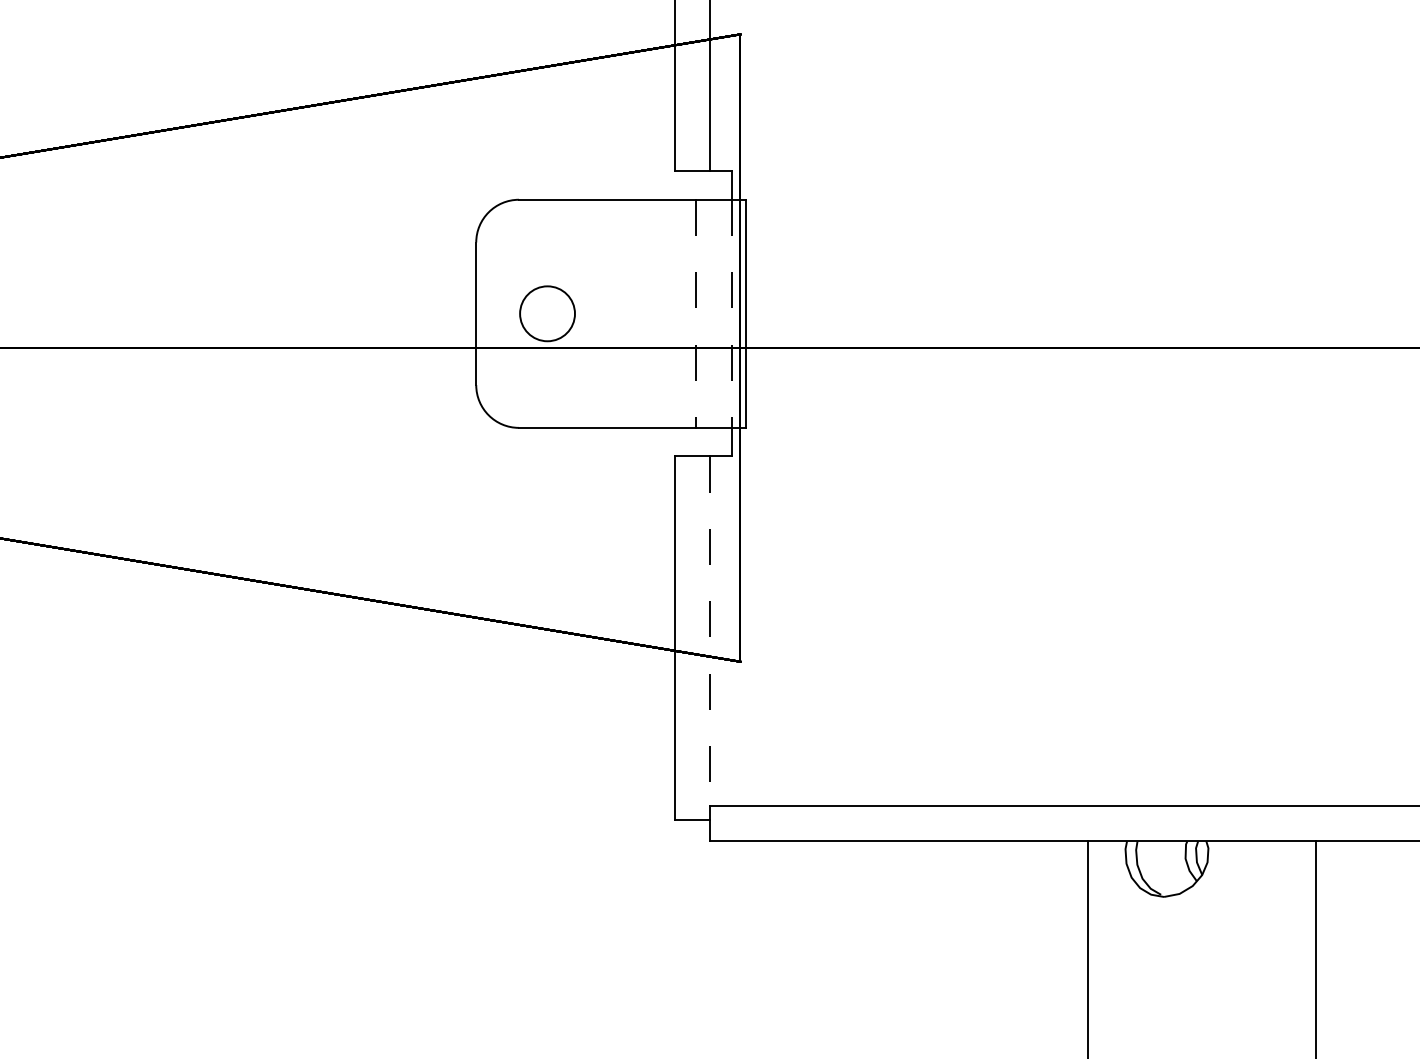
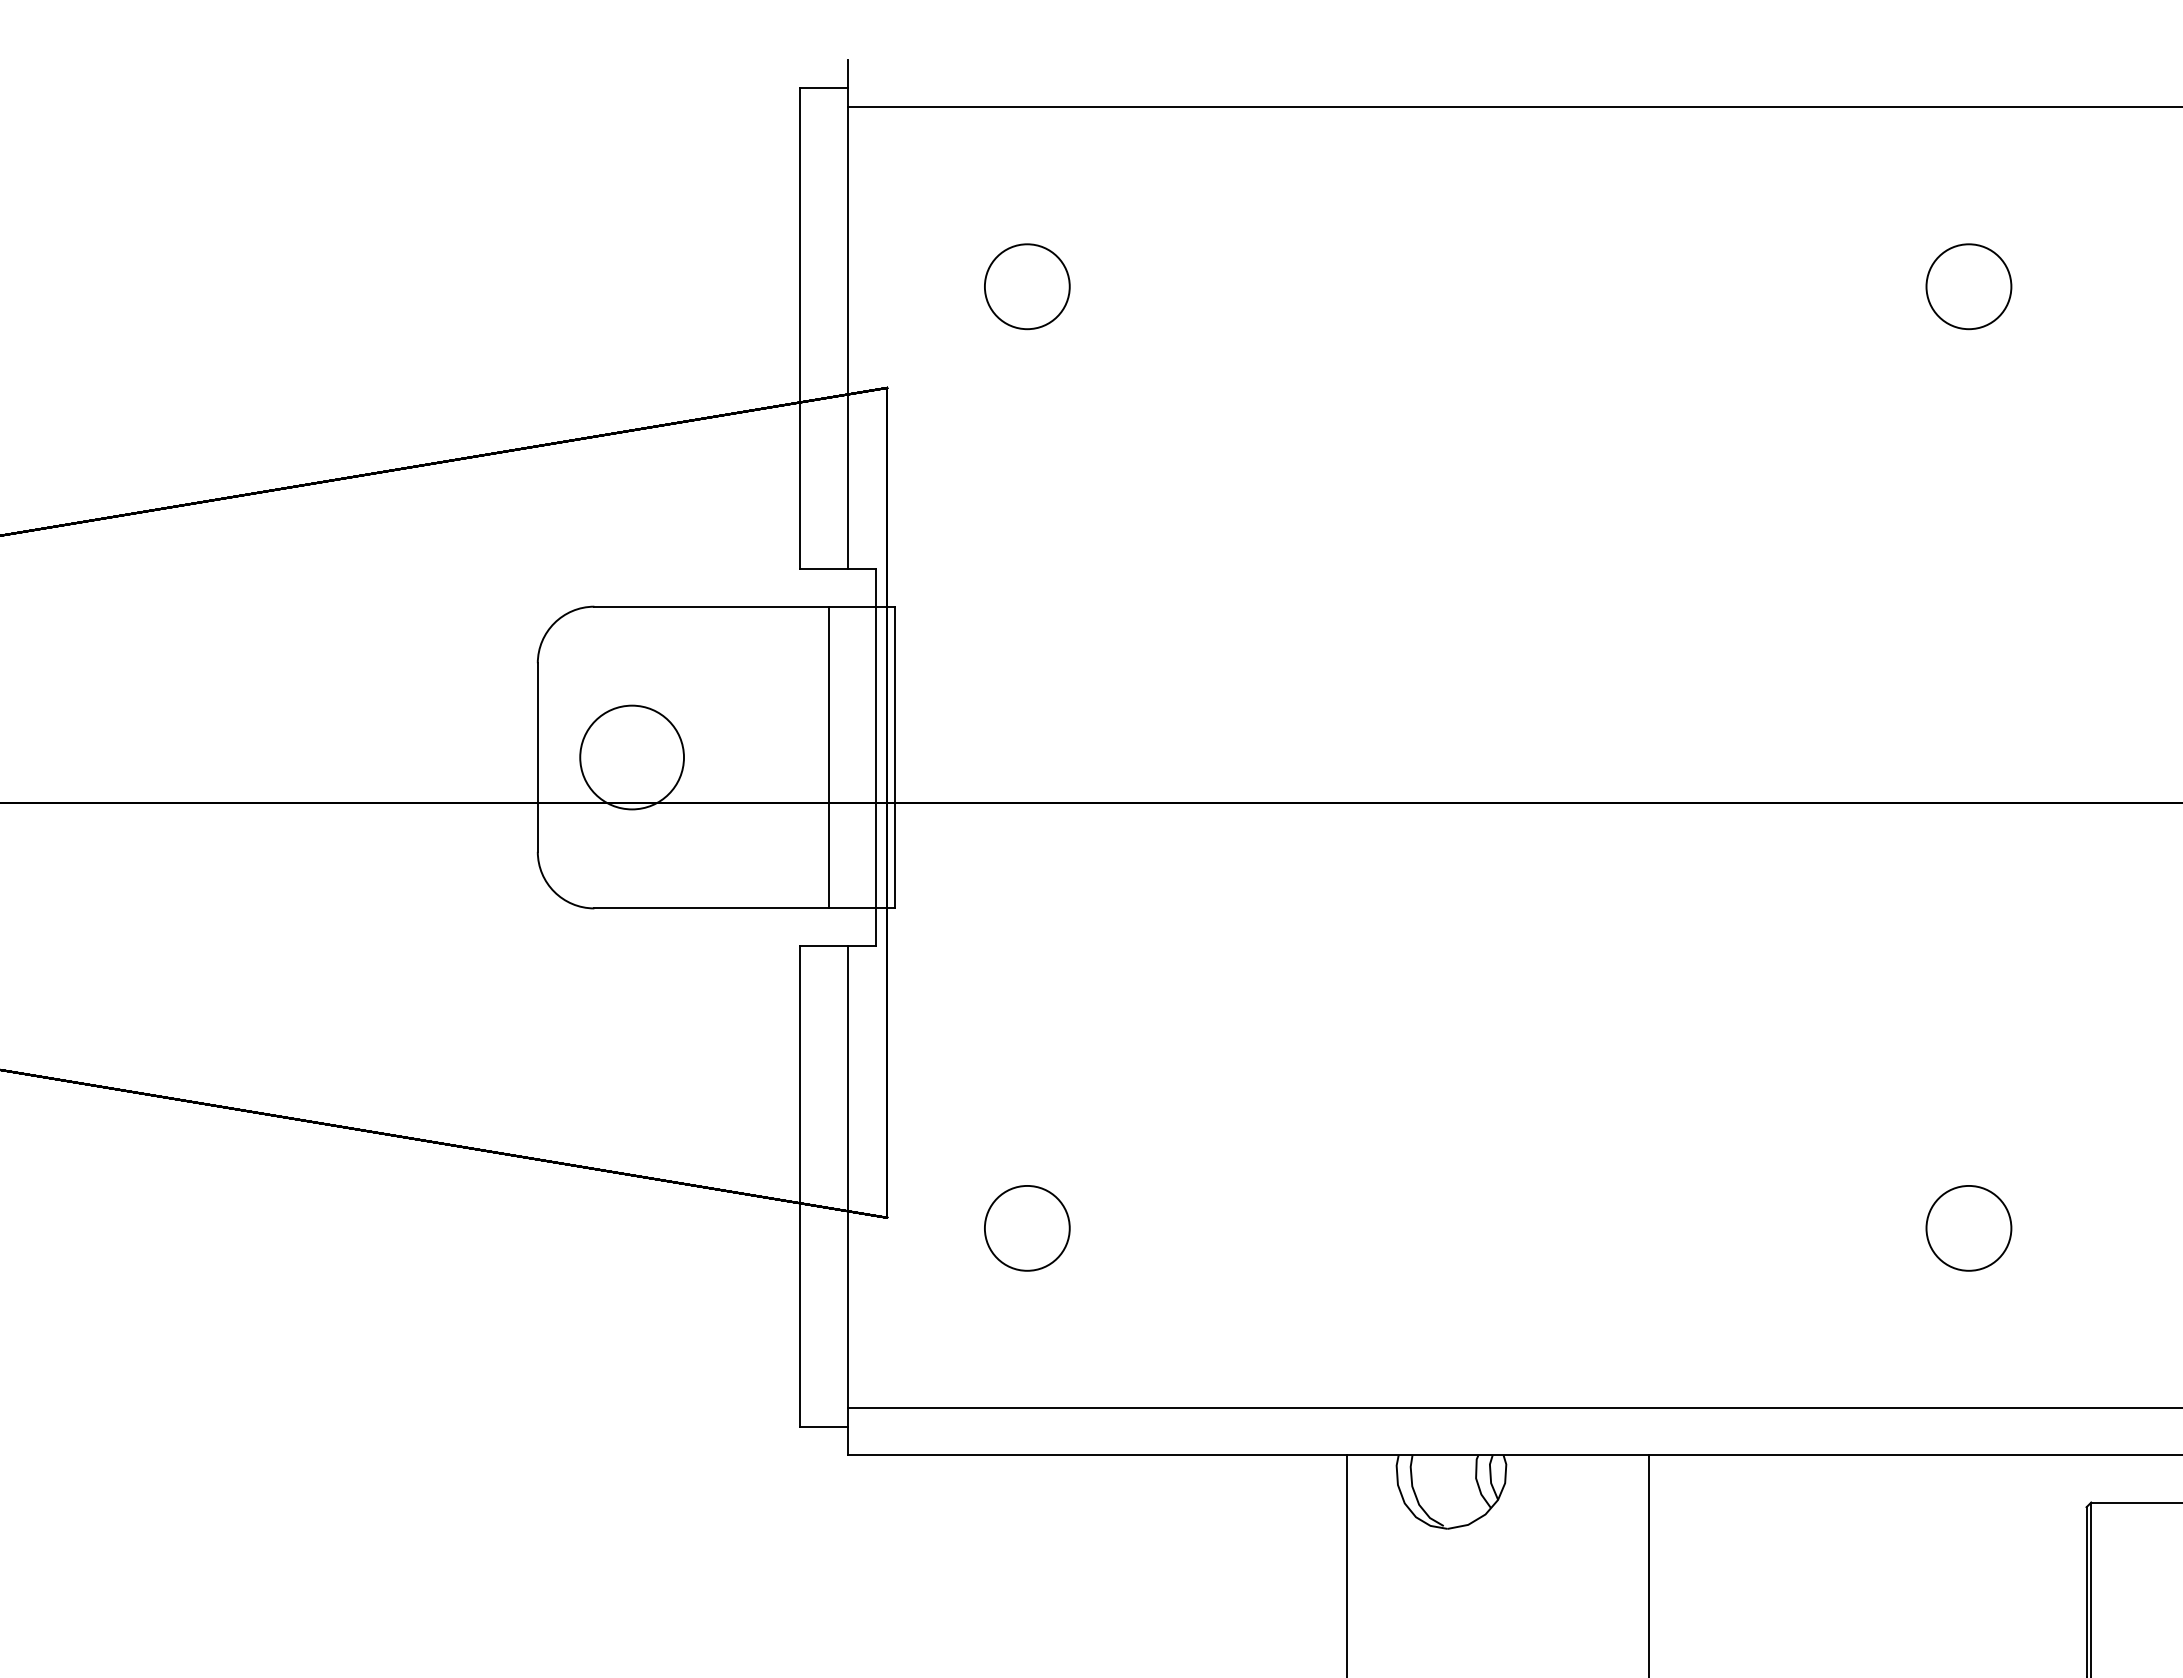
circle: (547, 313) -> (632, 757), size x1.43
line: (696, 313) -> (828, 757), dashed -> solid
line: (731, 313) -> (875, 757), dashed -> solid
line: (710, 631) -> (847, 1177), dashed -> solid
circle: (846, 669) -> (1027, 1228), added

